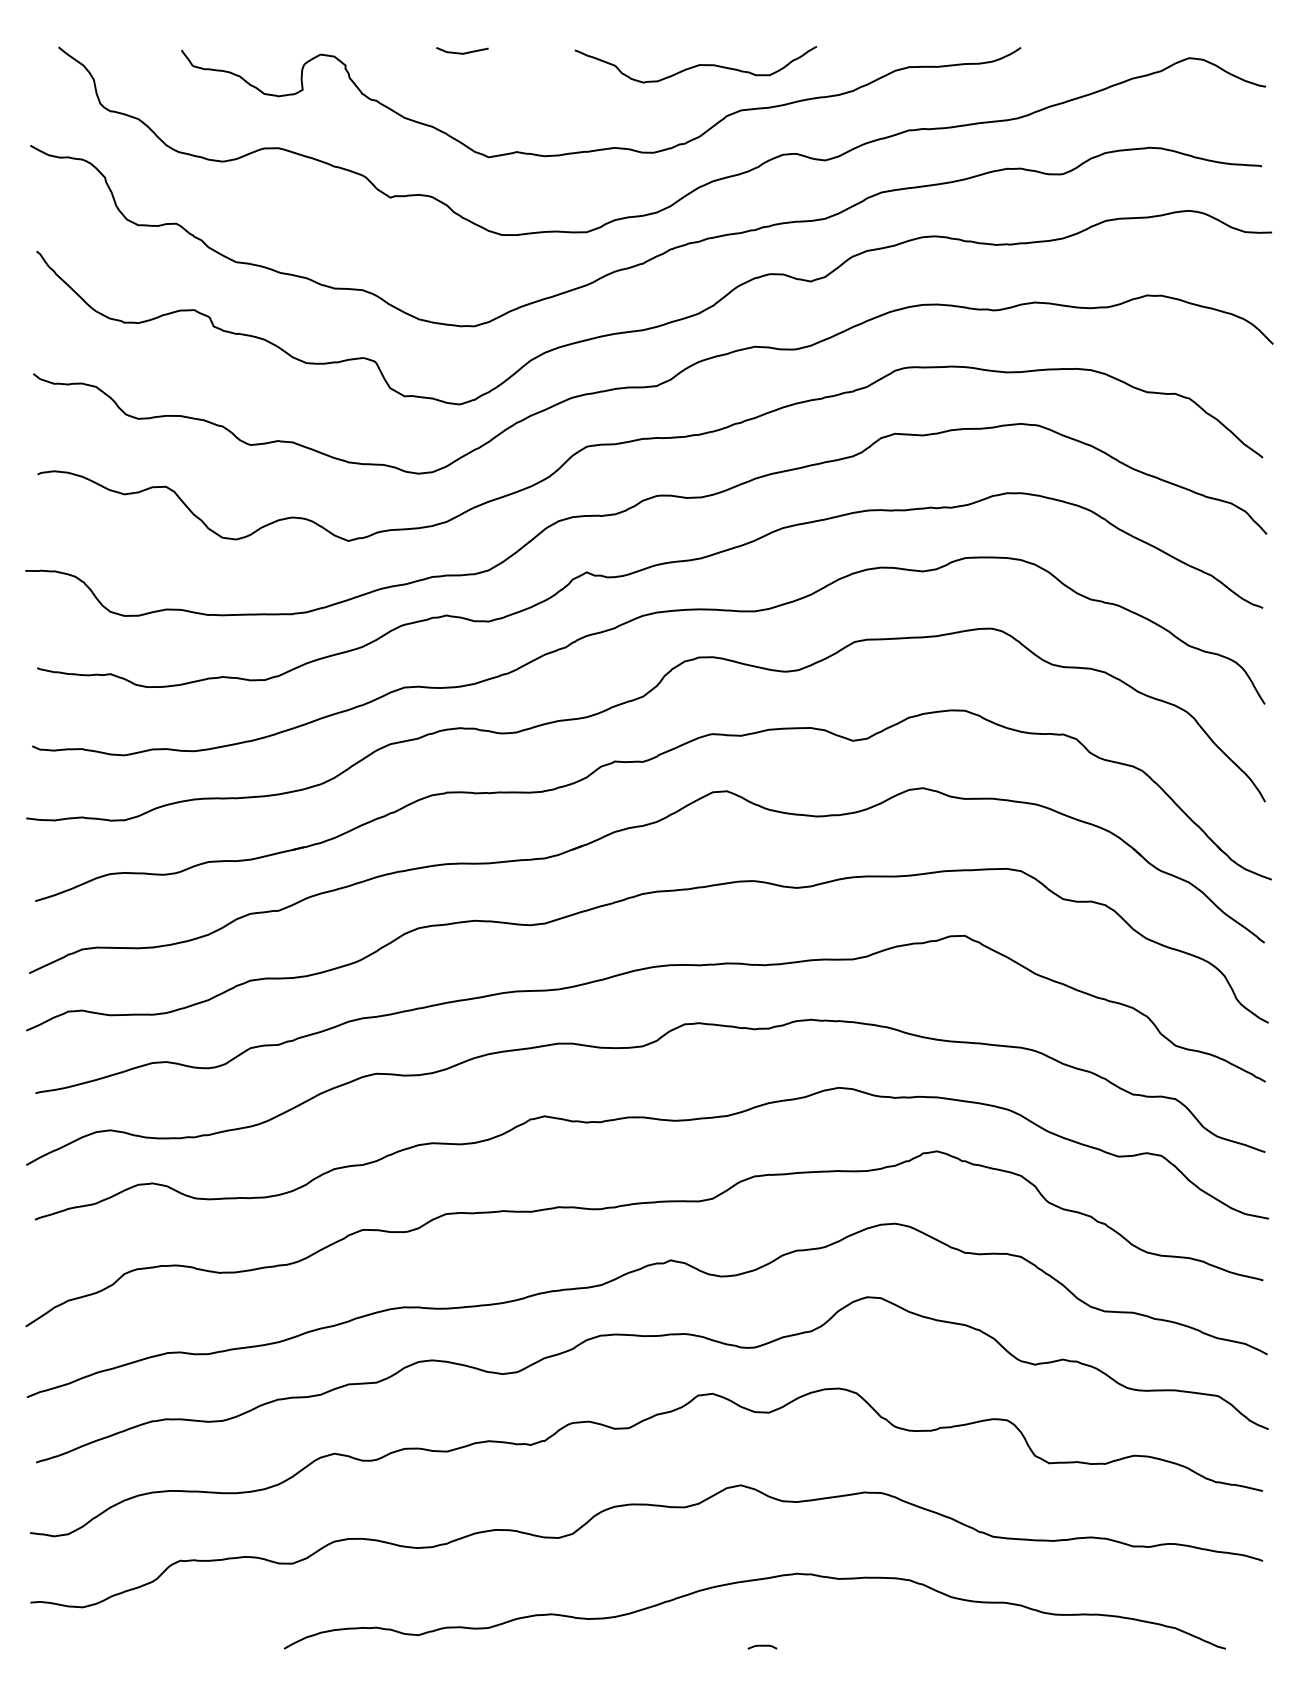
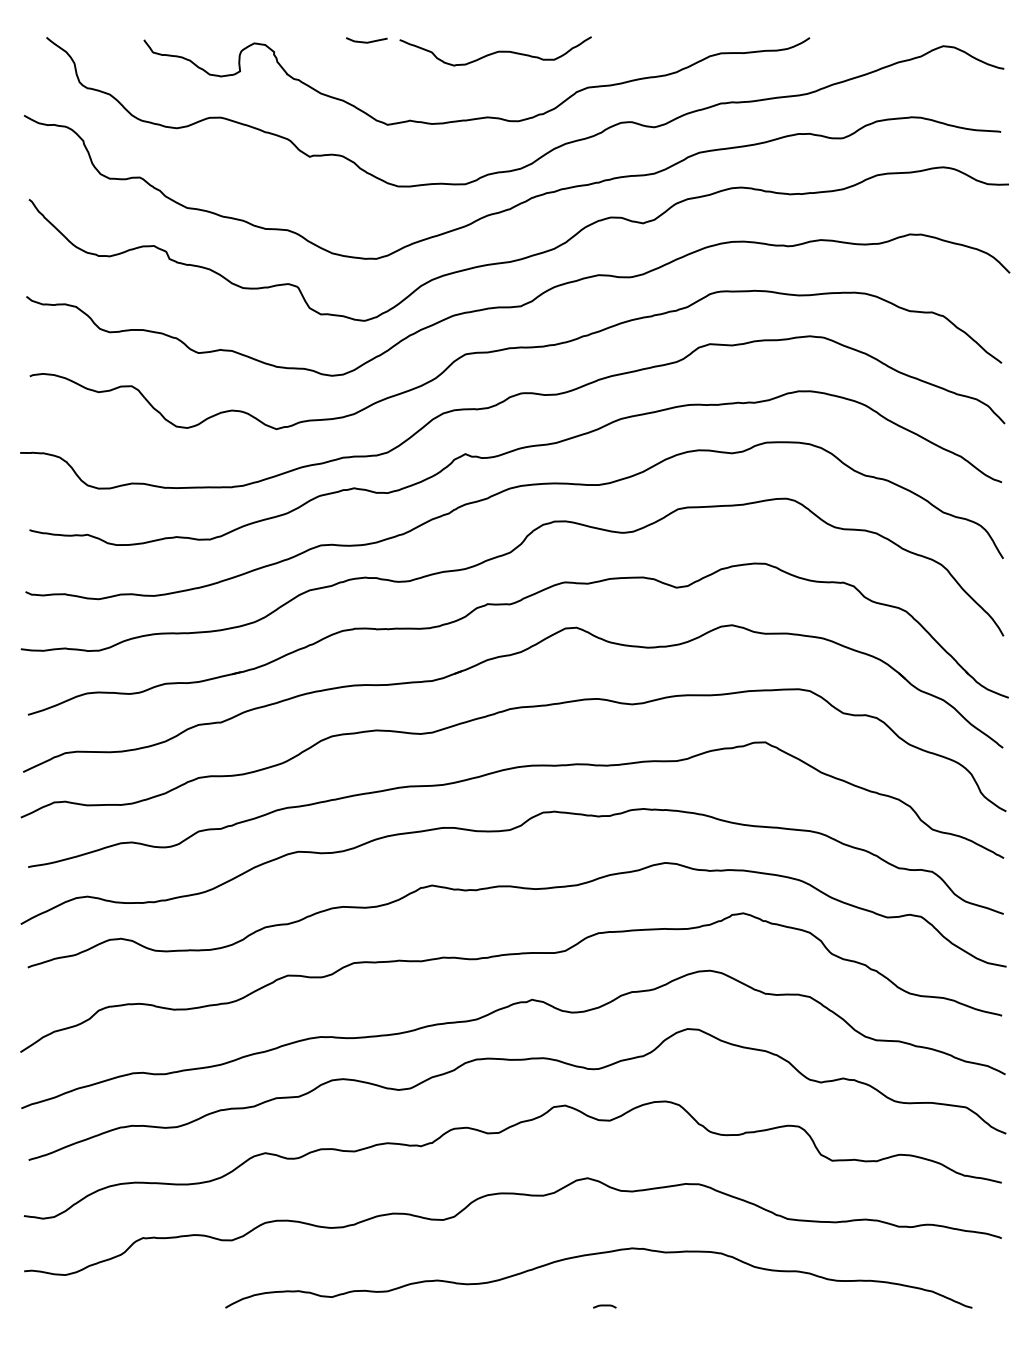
curve: (695, 65) -> (495, 52), moved

